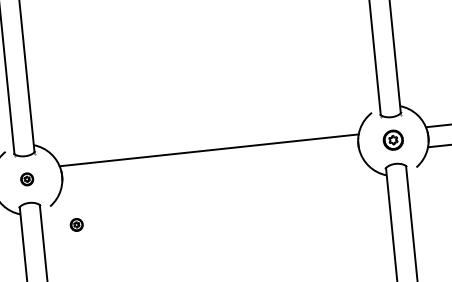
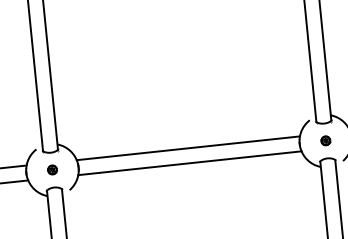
part: (392, 139) -> (325, 140), size x0.62
line: (210, 170) -> (189, 163), added
part: (76, 224) -> (89, 203), removed

